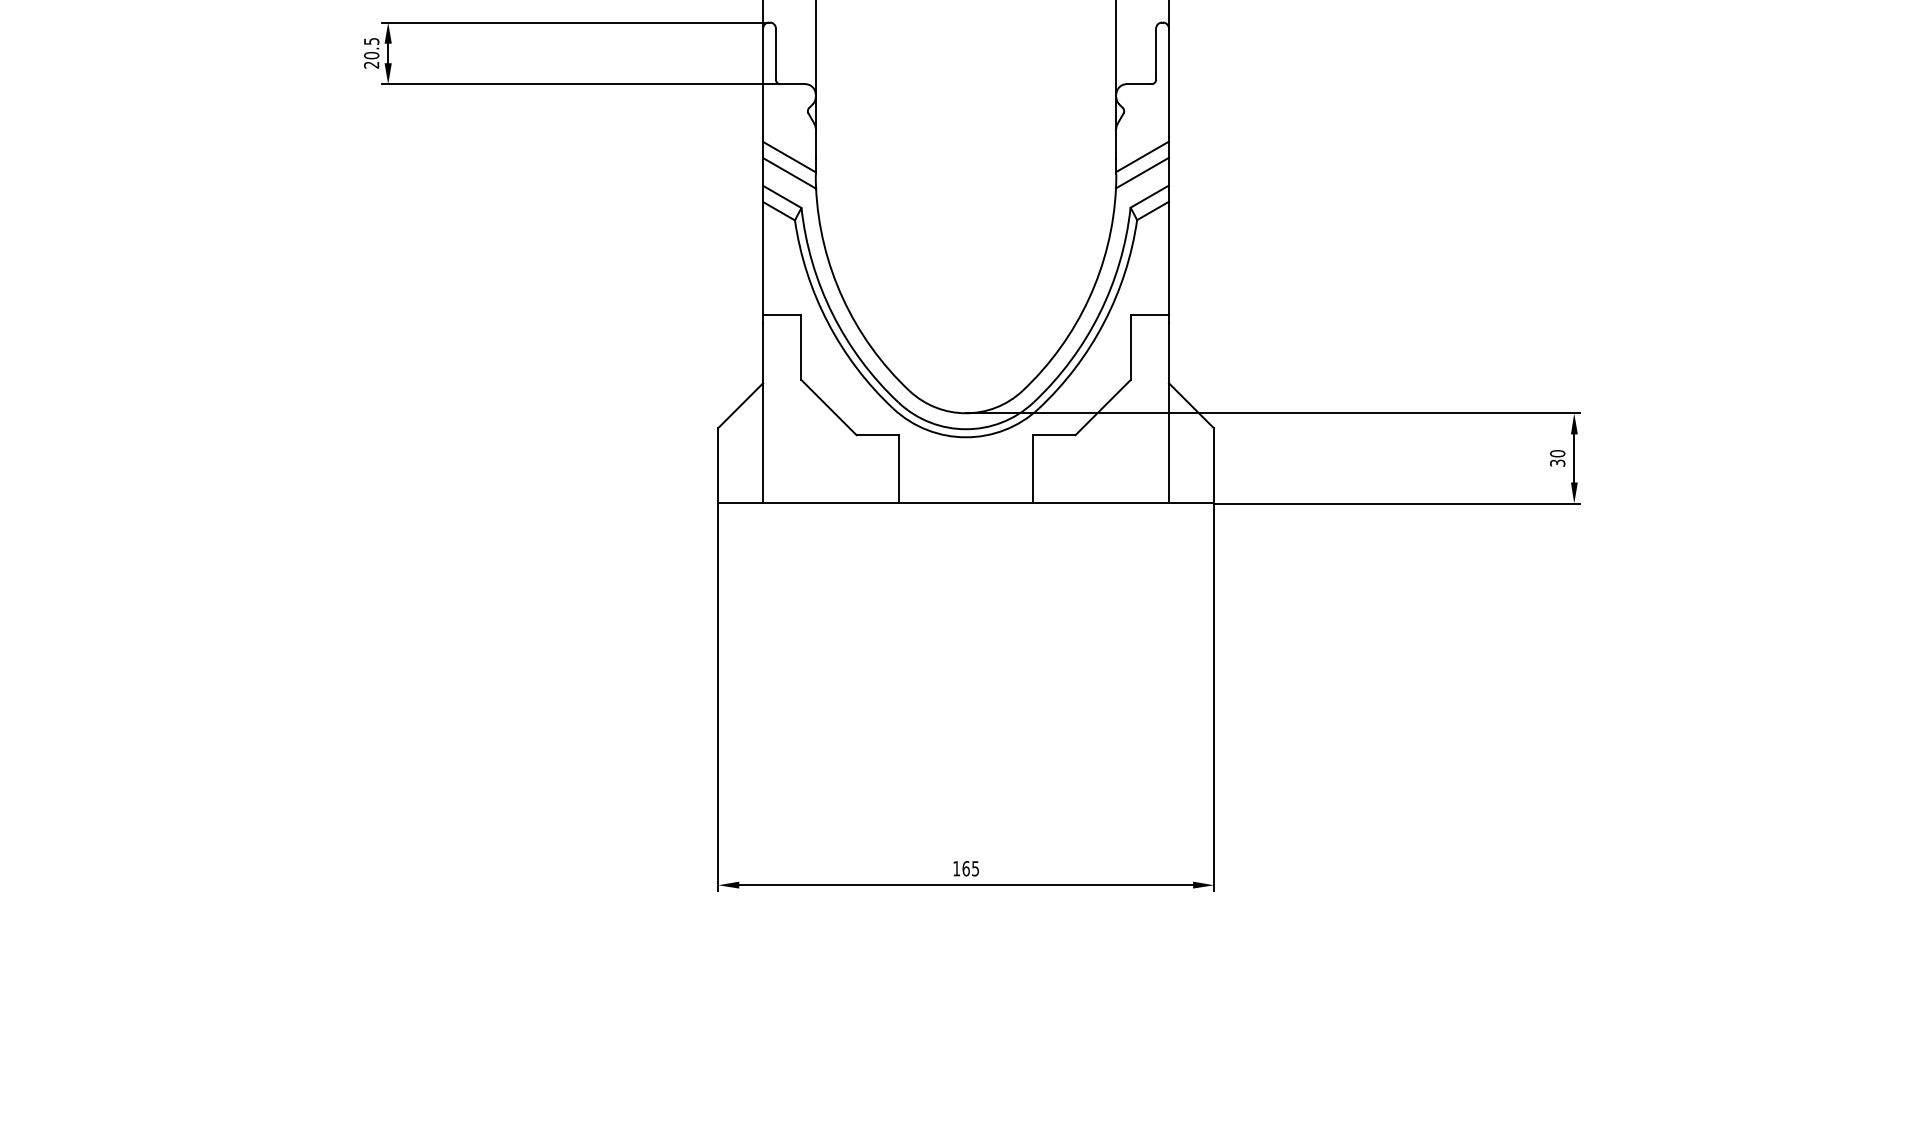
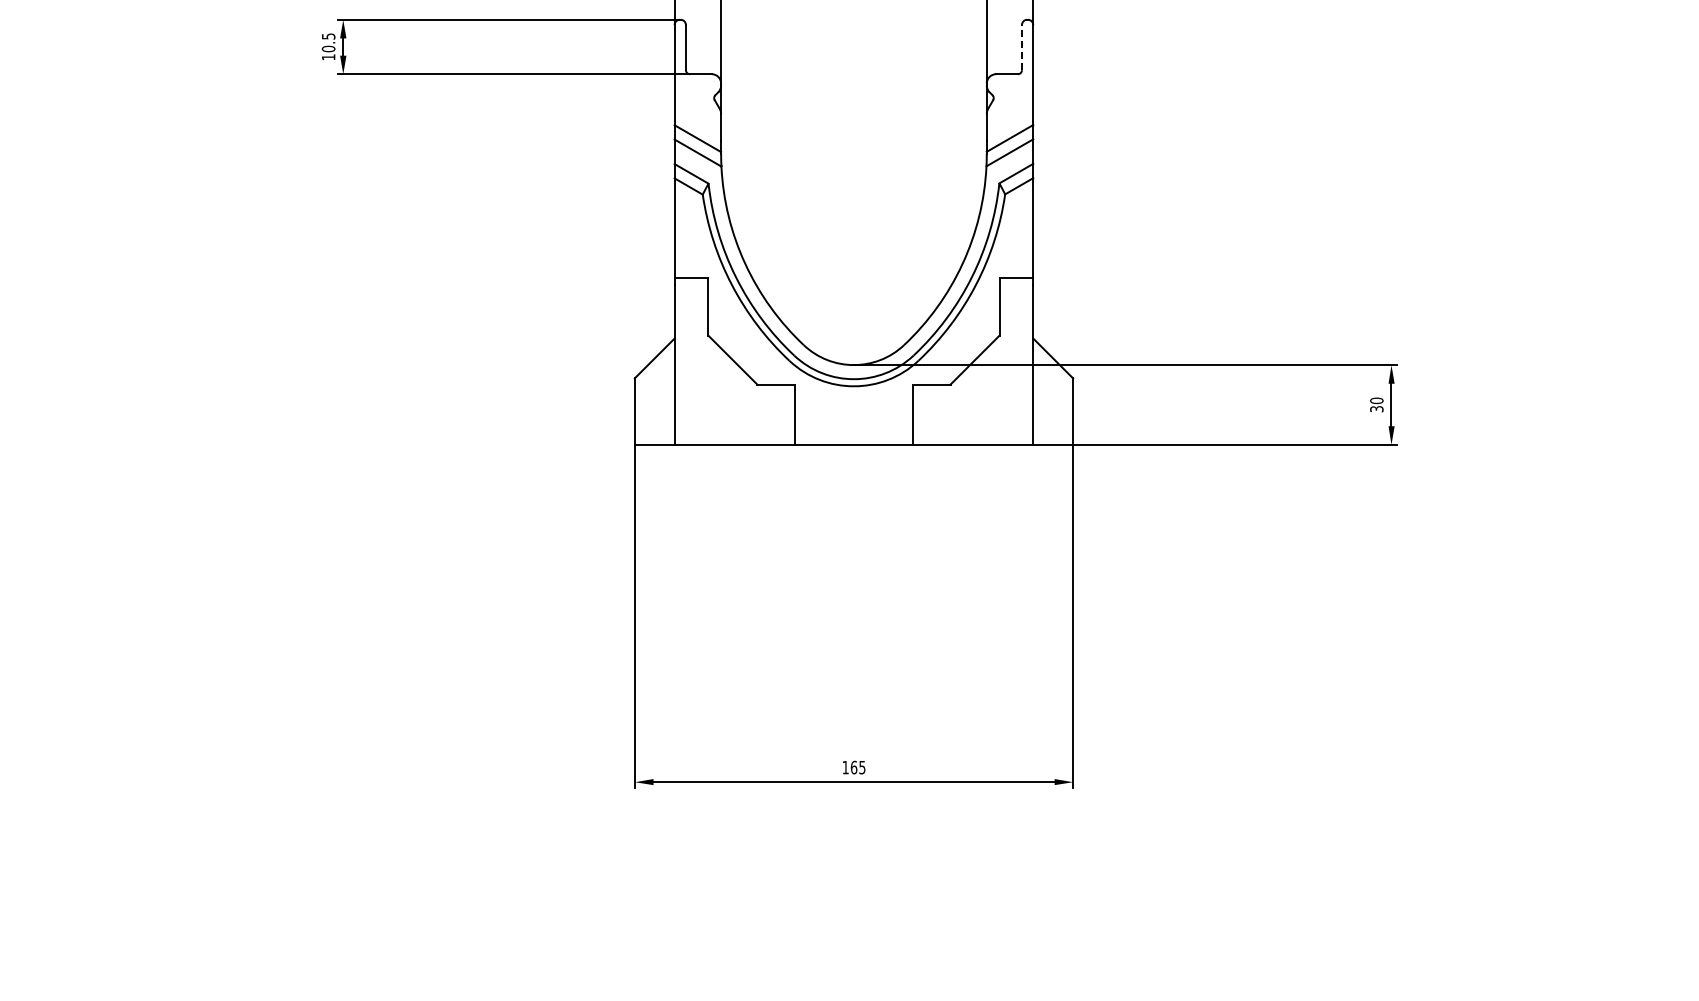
line: (1155, 53) -> (1021, 47), solid -> dashed
text: (371, 65) -> (328, 57), 20.5 -> 10.5

